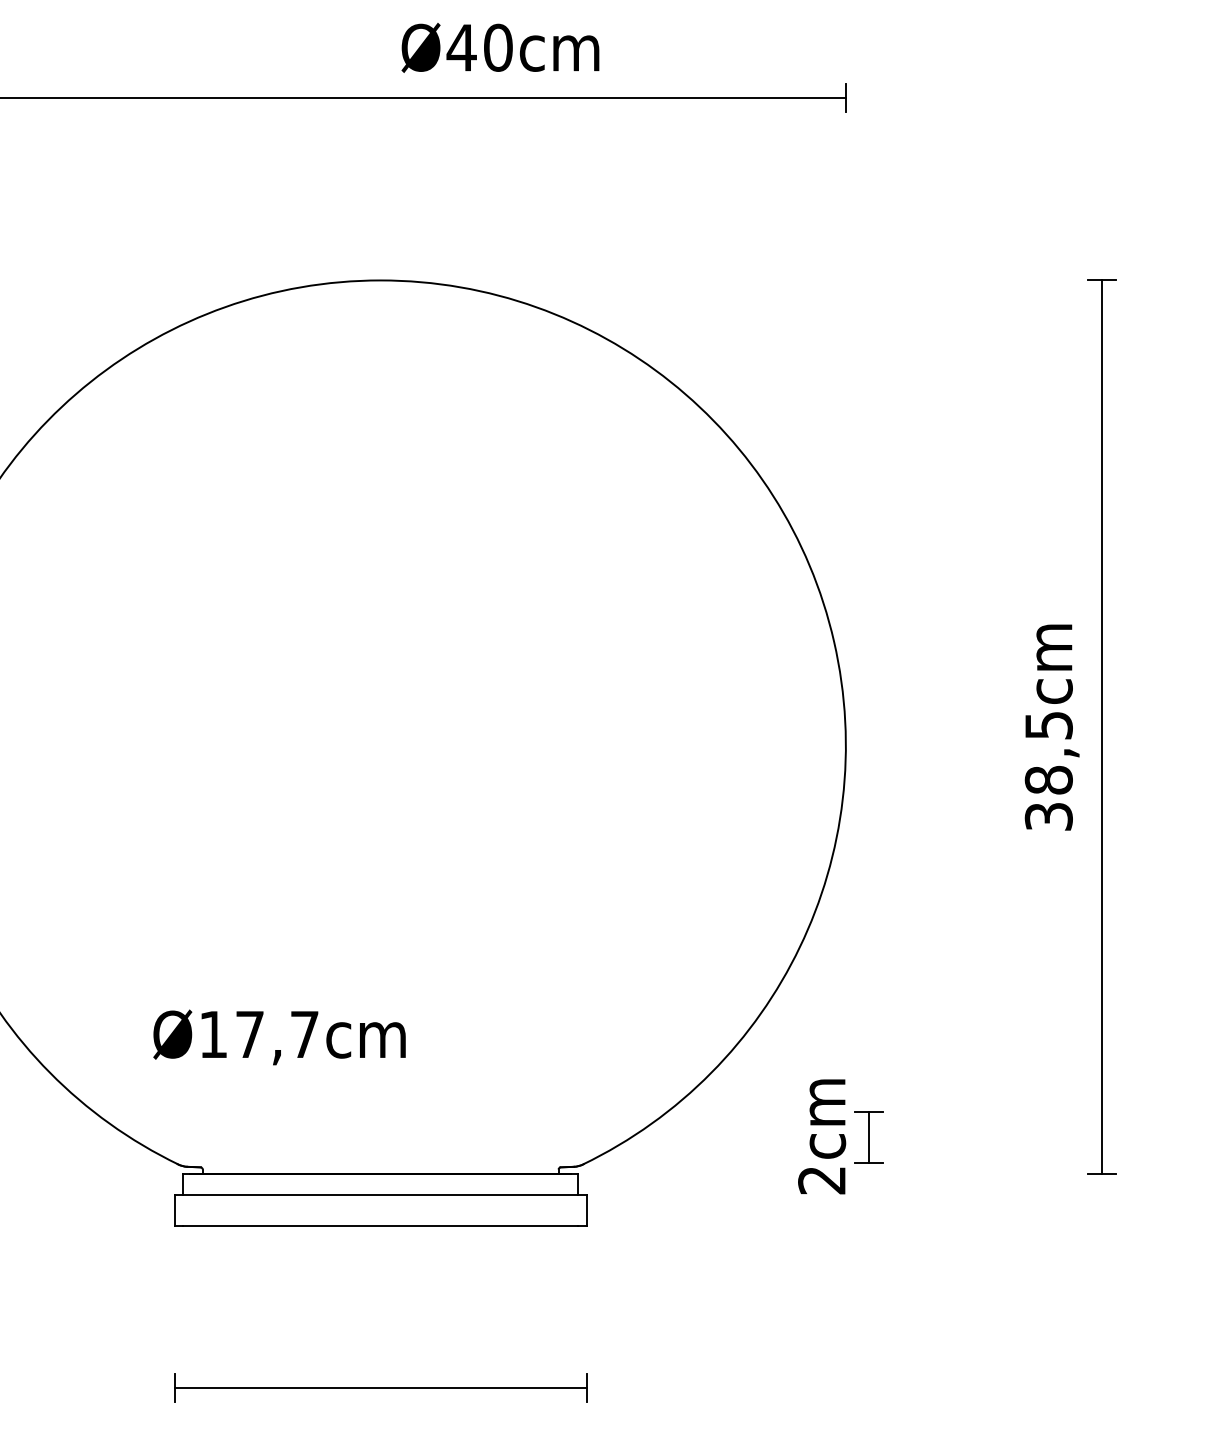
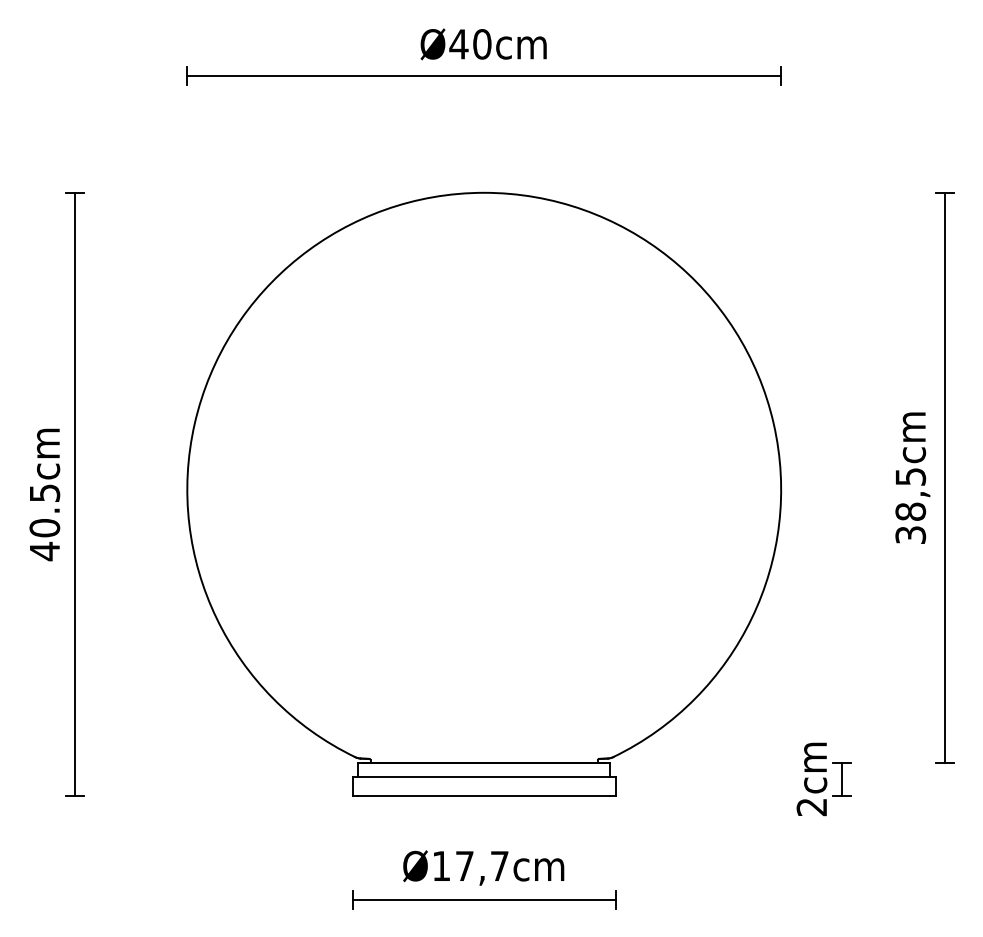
text: (500, 48) -> (483, 44), moved
text: (279, 1036) -> (483, 867), moved
part: (840, 1136) -> (823, 779), moved

